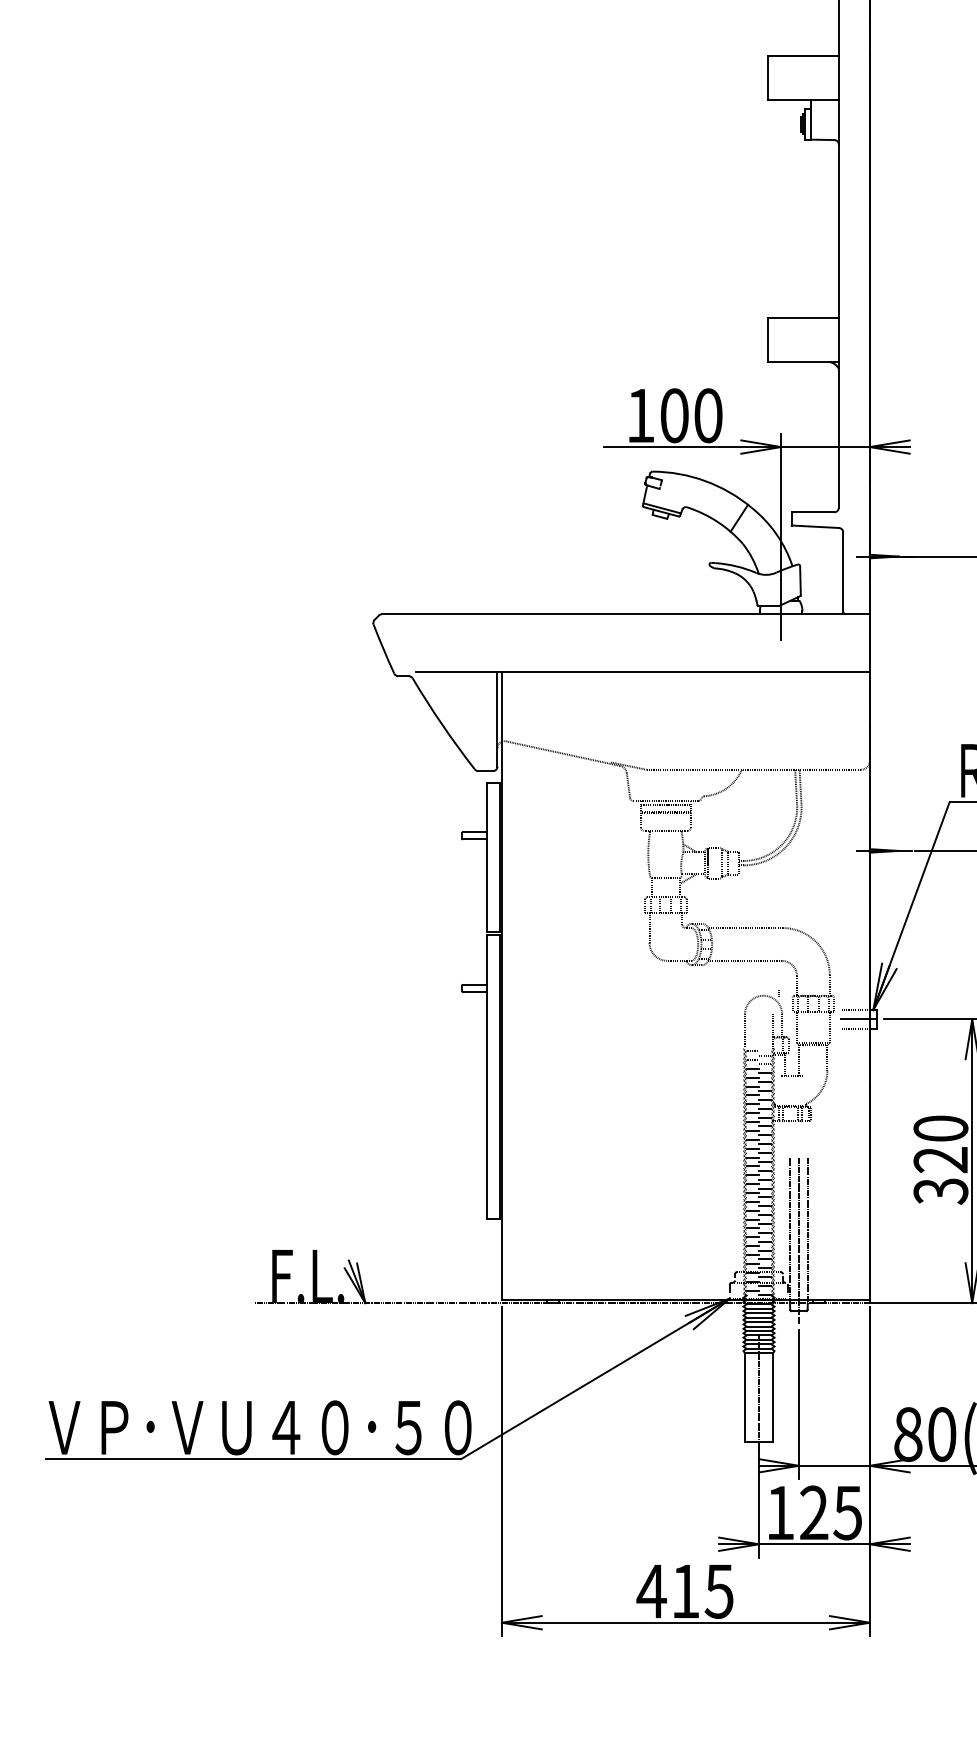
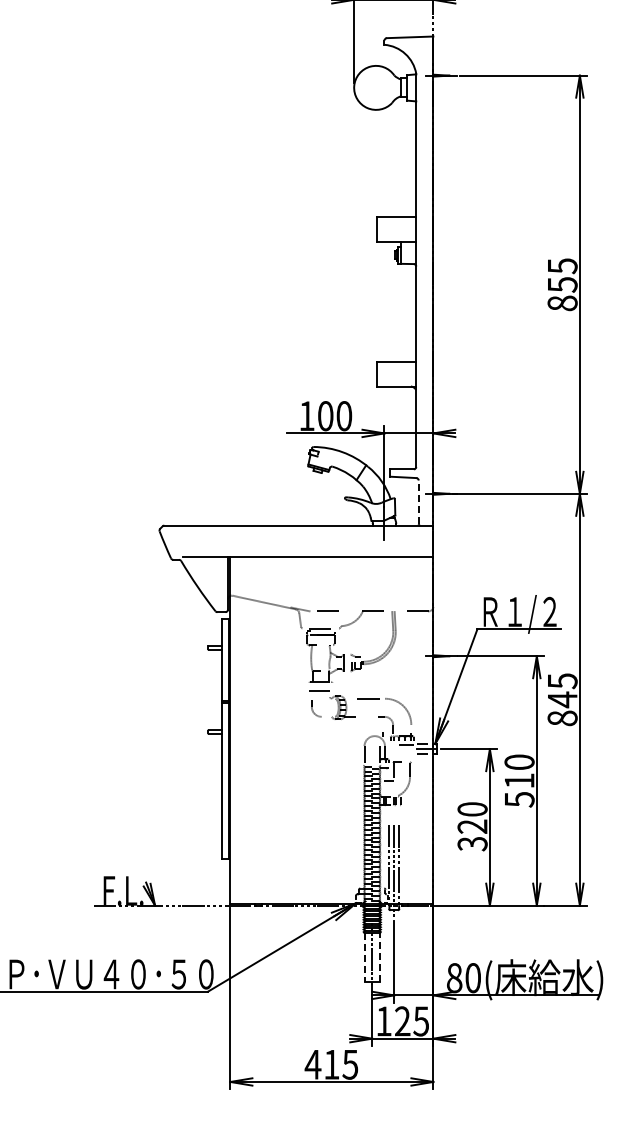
line: (842, 572) -> (418, 502), solid -> dashed
line: (773, 1397) -> (380, 957), solid -> dashed
line: (744, 1398) -> (364, 958), solid -> dashed

